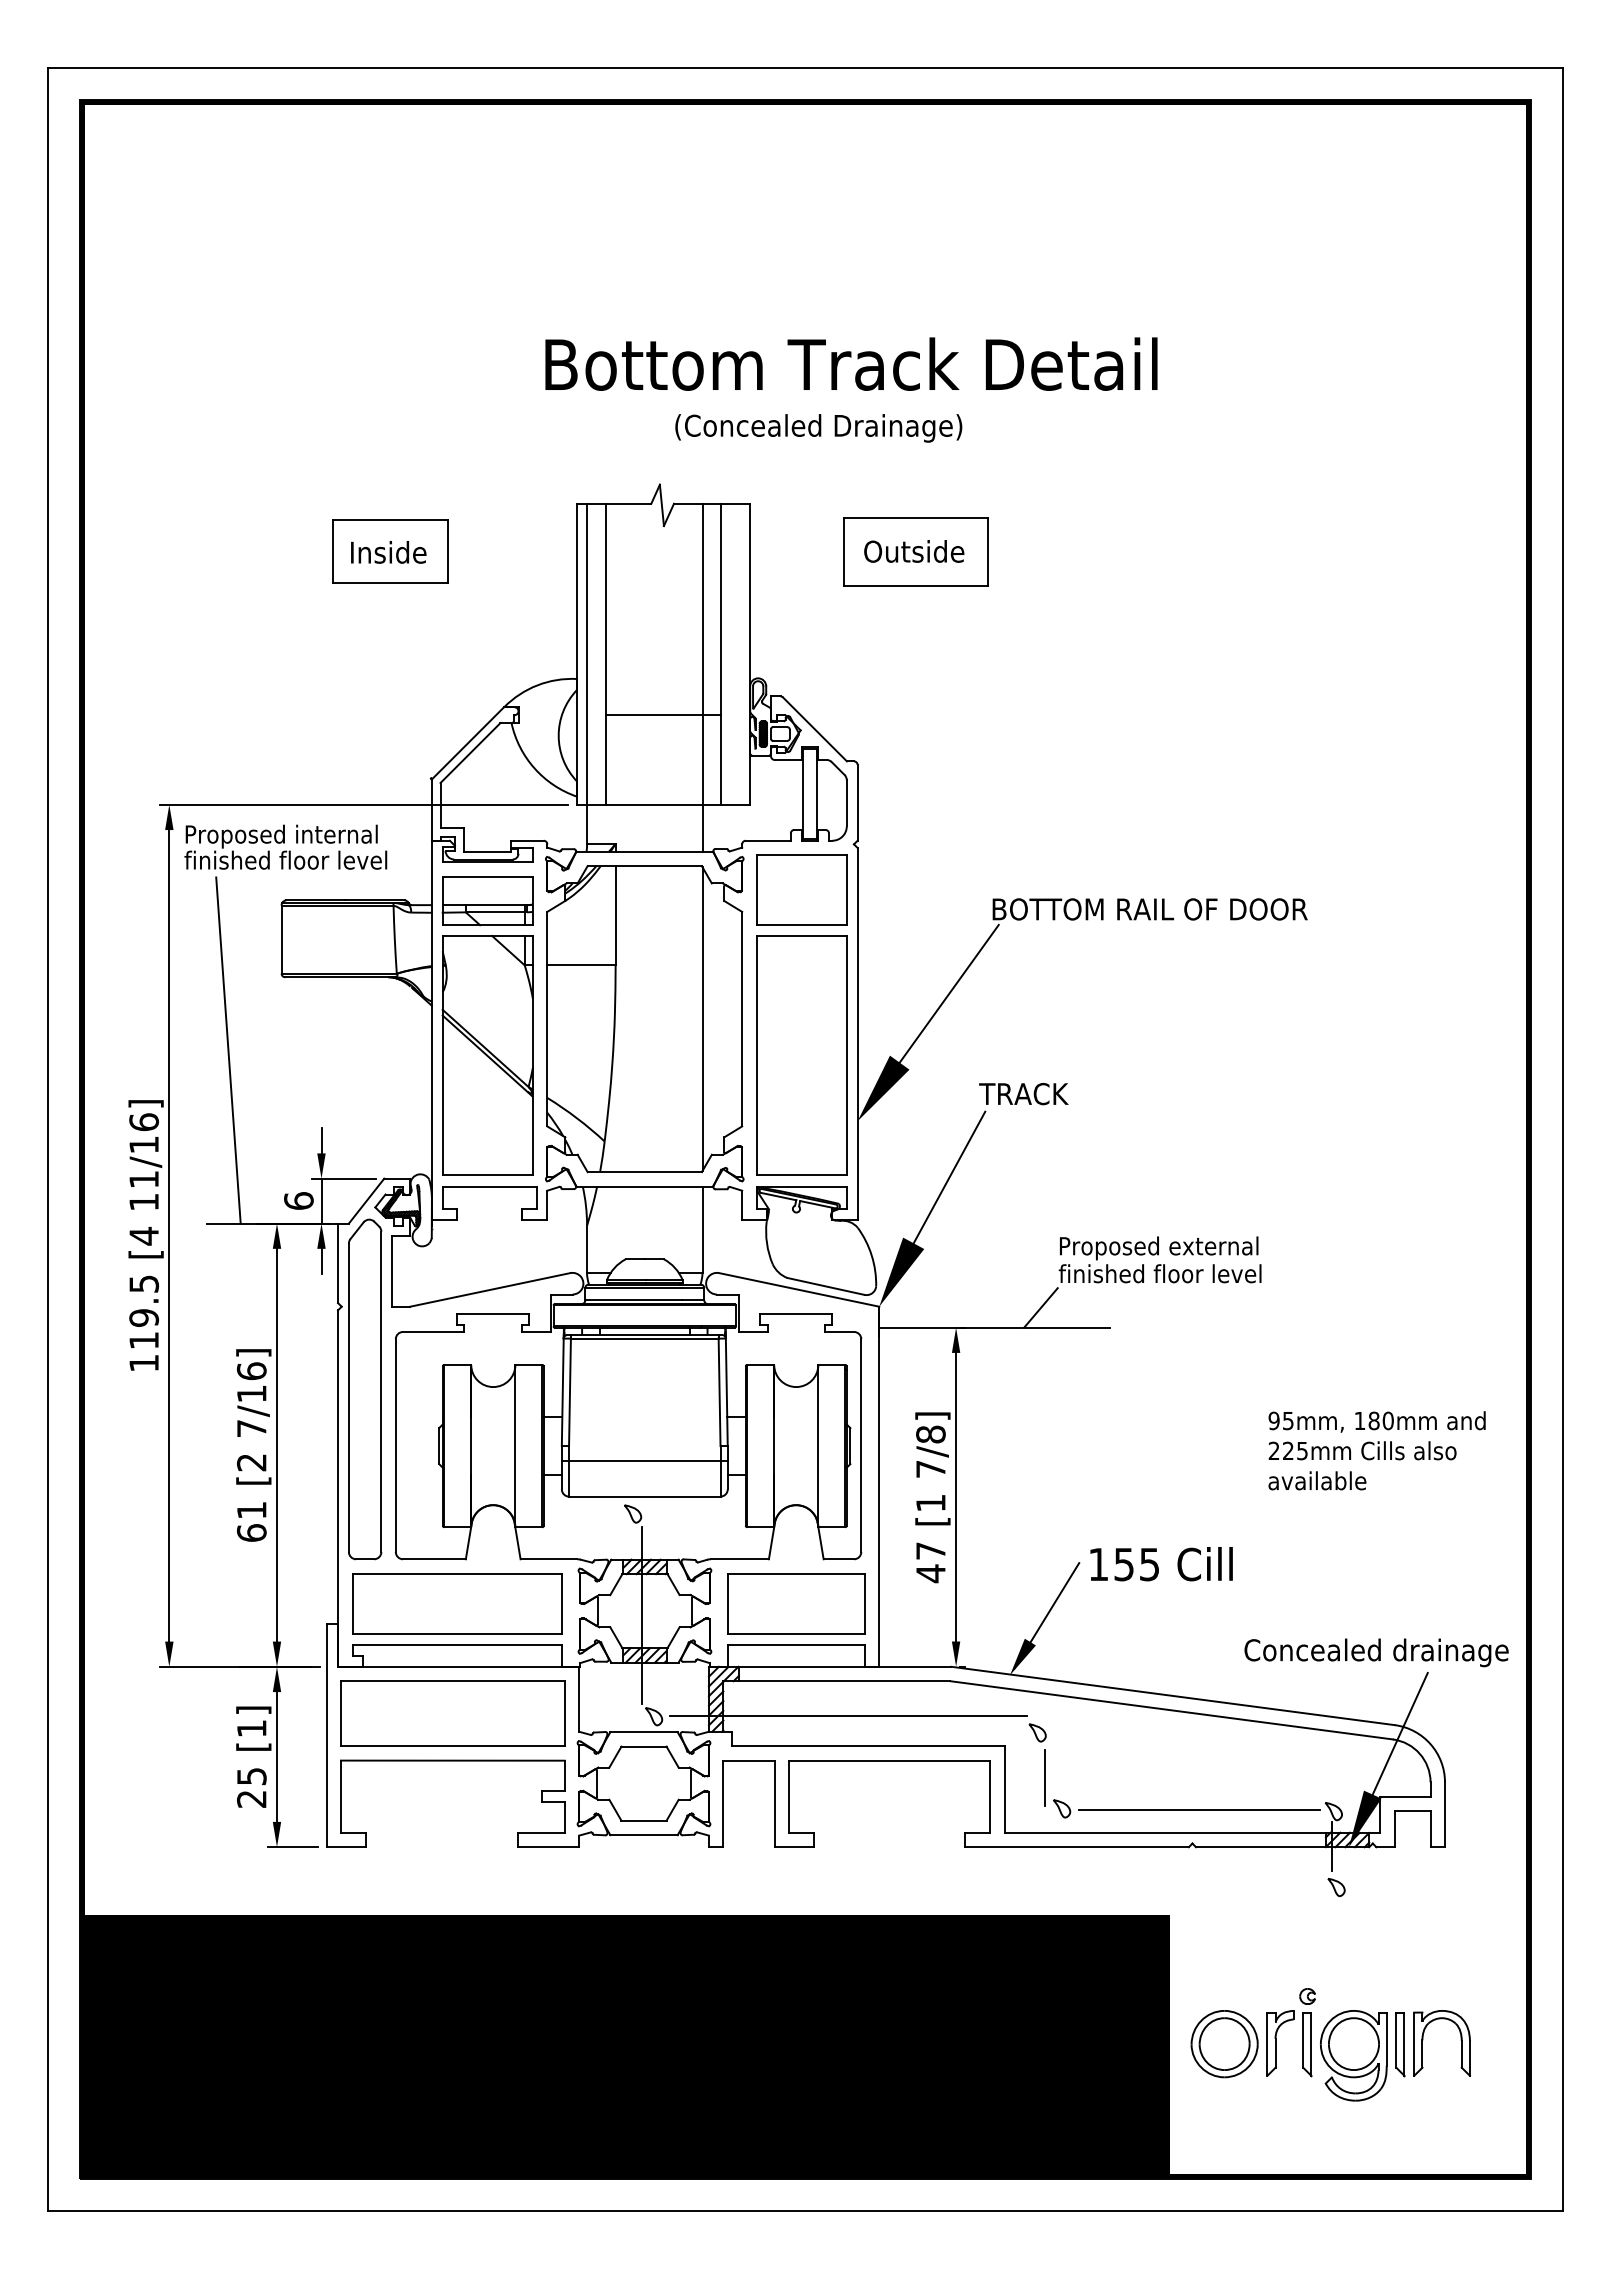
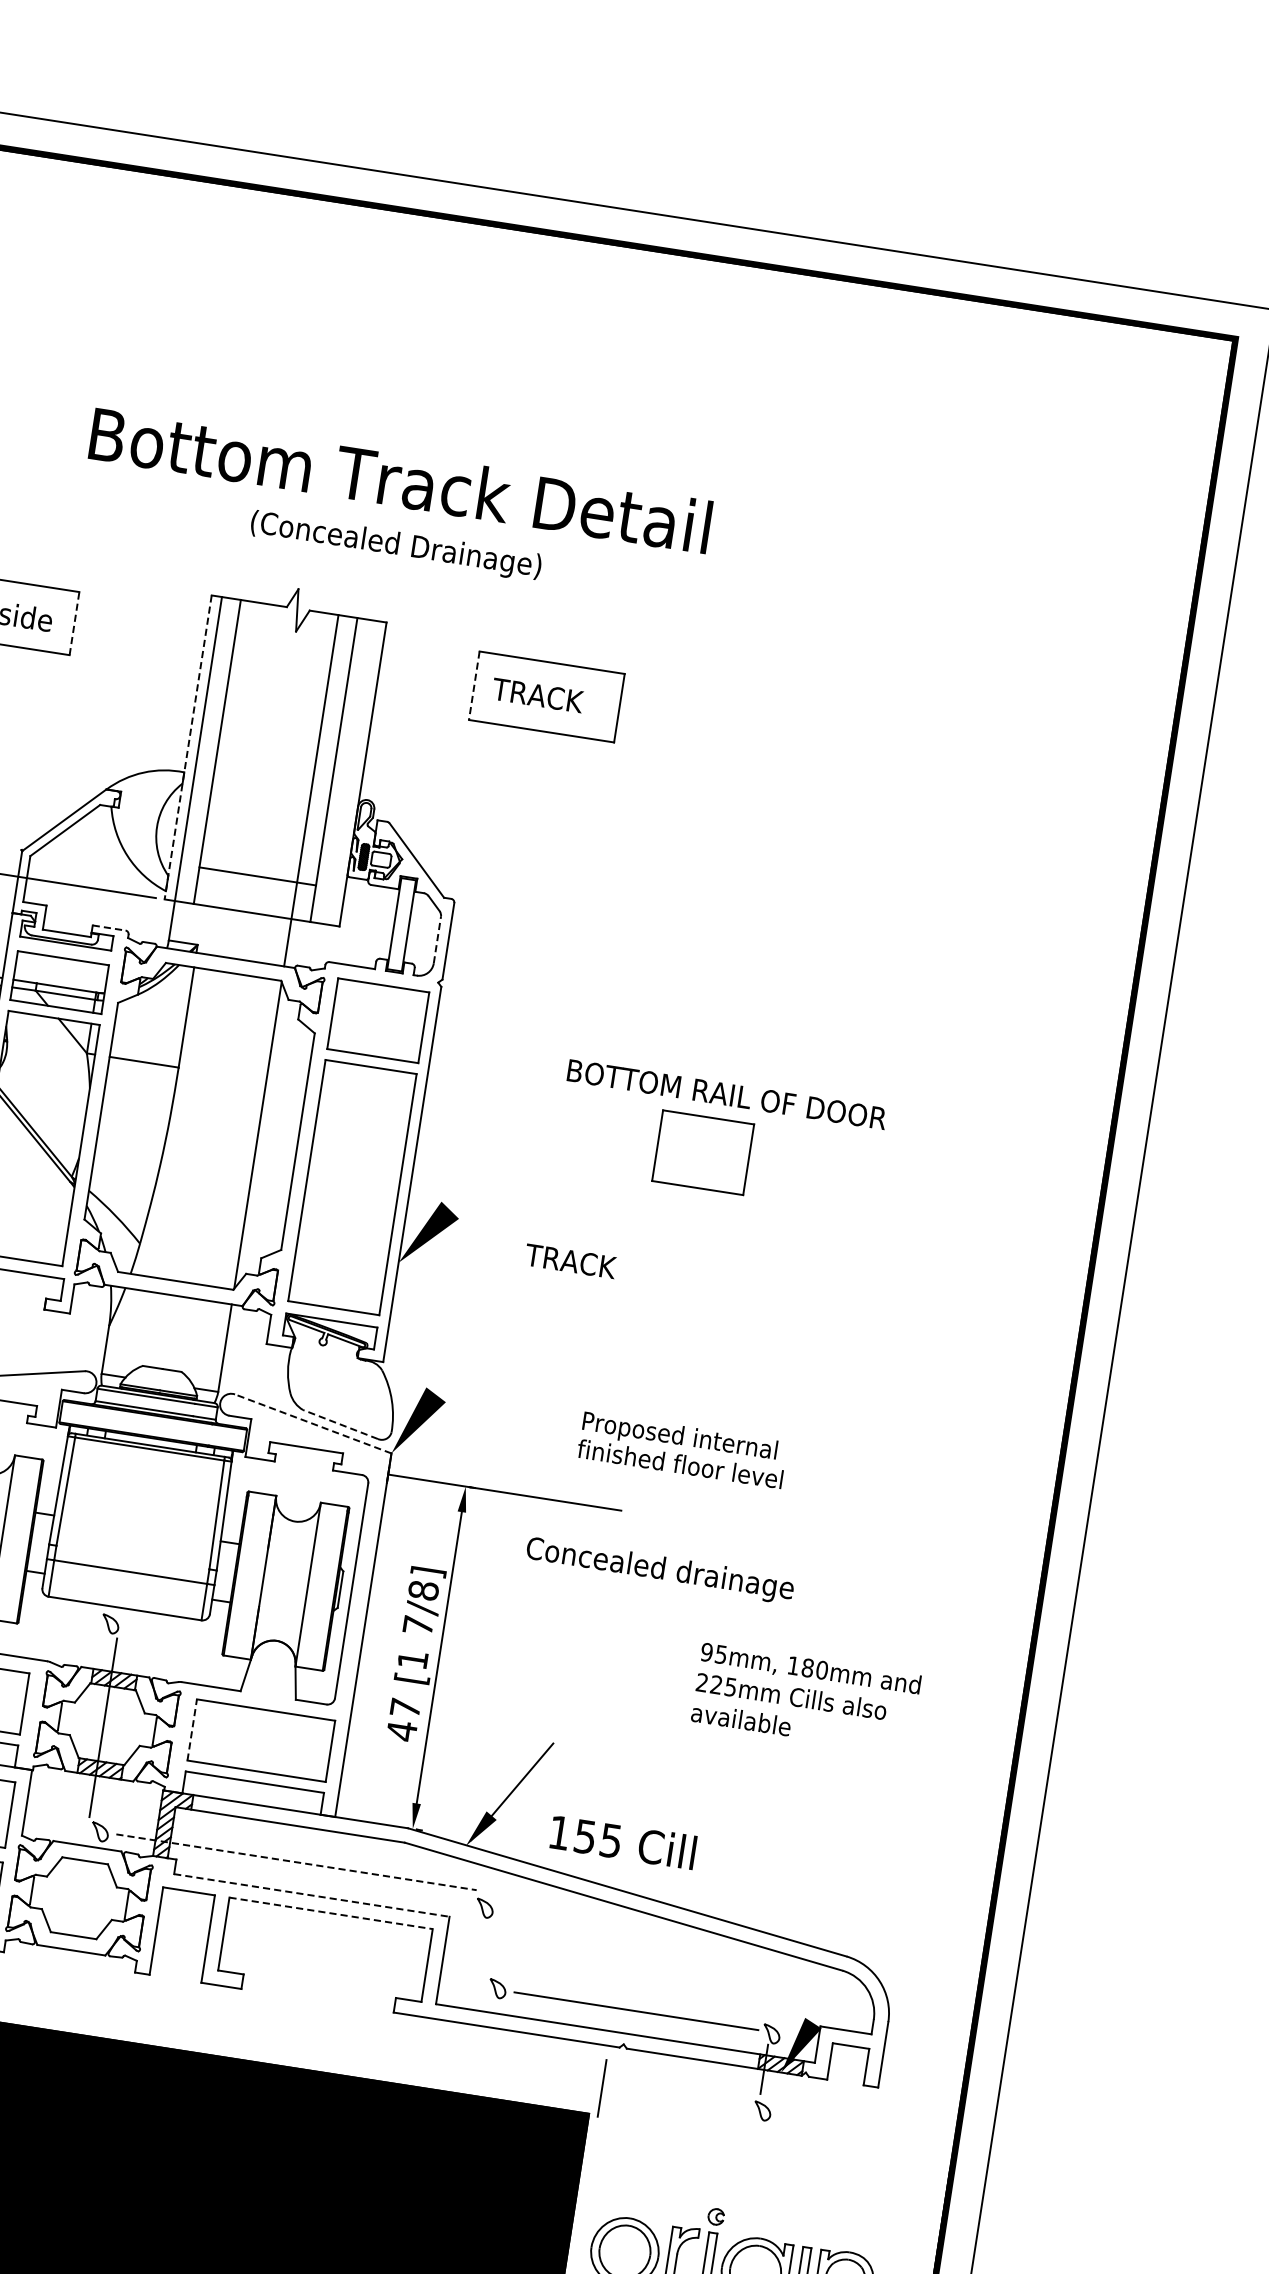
text: (851, 363) -> (400, 479), moved
text: (818, 428) -> (395, 546), moved
line: (448, 551) -> (74, 623), solid -> dashed
line: (844, 551) -> (474, 685), solid -> dashed
text: (913, 551) -> (544, 696), Outside -> TRACK
line: (576, 654) -> (187, 747), solid -> dashed
line: (663, 714) -> (257, 876), moved
line: (846, 802) -> (437, 939), solid -> dashed
line: (527, 840) -> (109, 927), solid -> dashed
part: (1135, 968) -> (703, 1152), added
line: (948, 993) -> (510, 1148), removed
line: (949, 1177) -> (482, 1333), removed
text: (1213, 1245) -> (738, 1443), Proposed external -> Proposed internal
line: (825, 1286) -> (340, 1424), solid -> dashed
line: (799, 1289) -> (313, 1423), solid -> dashed
line: (1040, 1307) -> (554, 1479), removed
text: (1376, 1450) -> (805, 1698), moved
text: (1161, 1564) -> (623, 1842), moved
line: (727, 1603) -> (191, 1729), solid -> dashed
text: (1376, 1652) -> (660, 1570), moved
line: (849, 1716) -> (297, 1862), solid -> dashed
line: (1399, 1733) -> (850, 1965), removed
line: (868, 1746) -> (311, 1895), solid -> dashed
line: (889, 1760) -> (330, 1913), solid -> dashed
line: (1044, 1777) -> (601, 2087), moved

